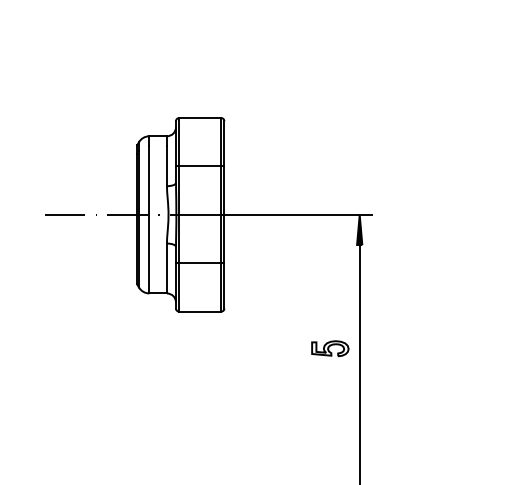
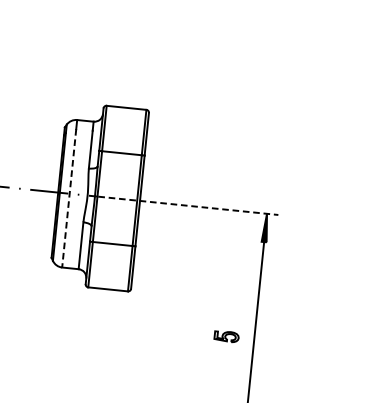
line: (275, 214) -> (188, 205), solid -> dashed
line: (149, 219) -> (69, 198), solid -> dashed
part: (330, 348) -> (226, 336), size x0.7

